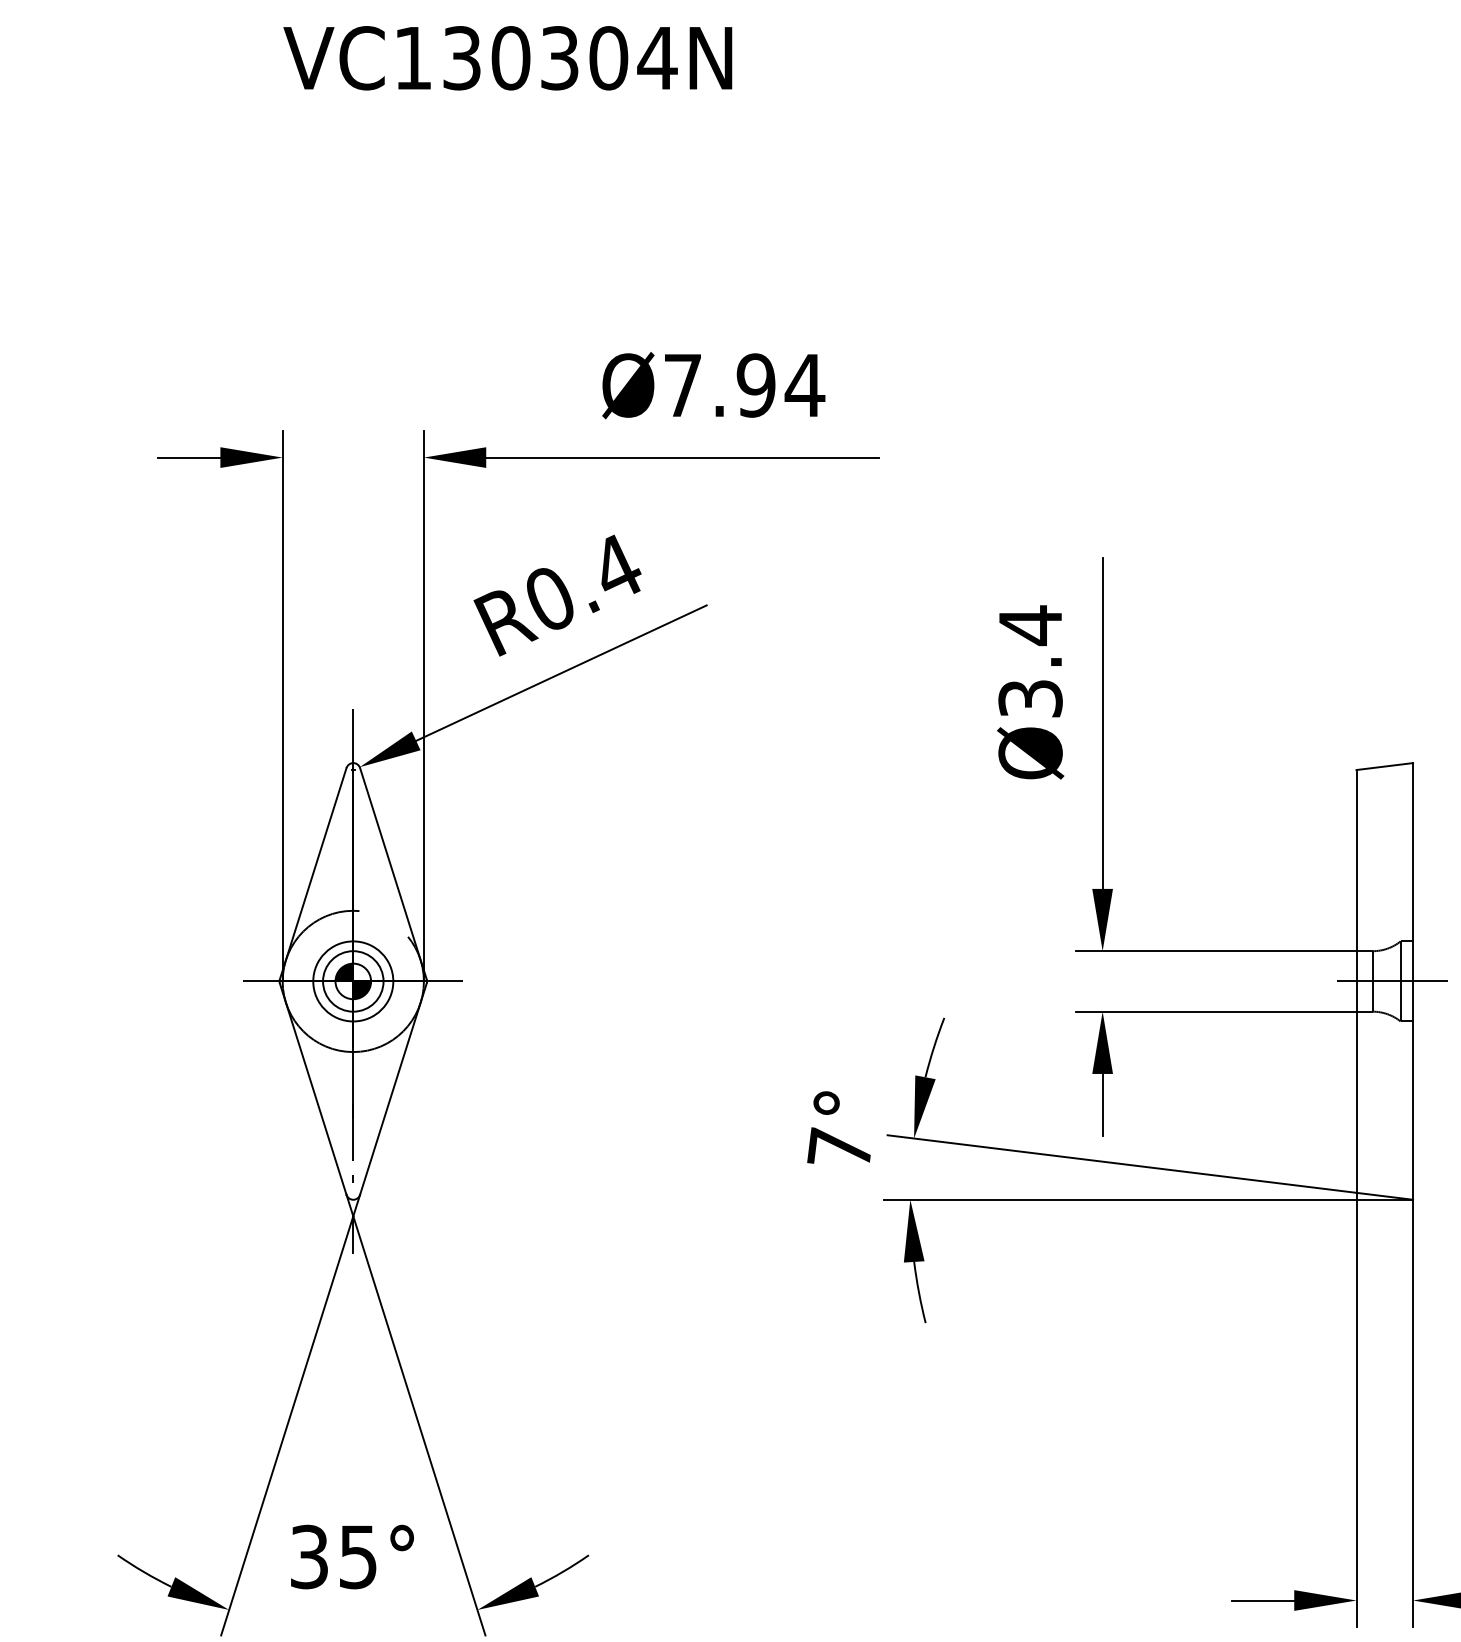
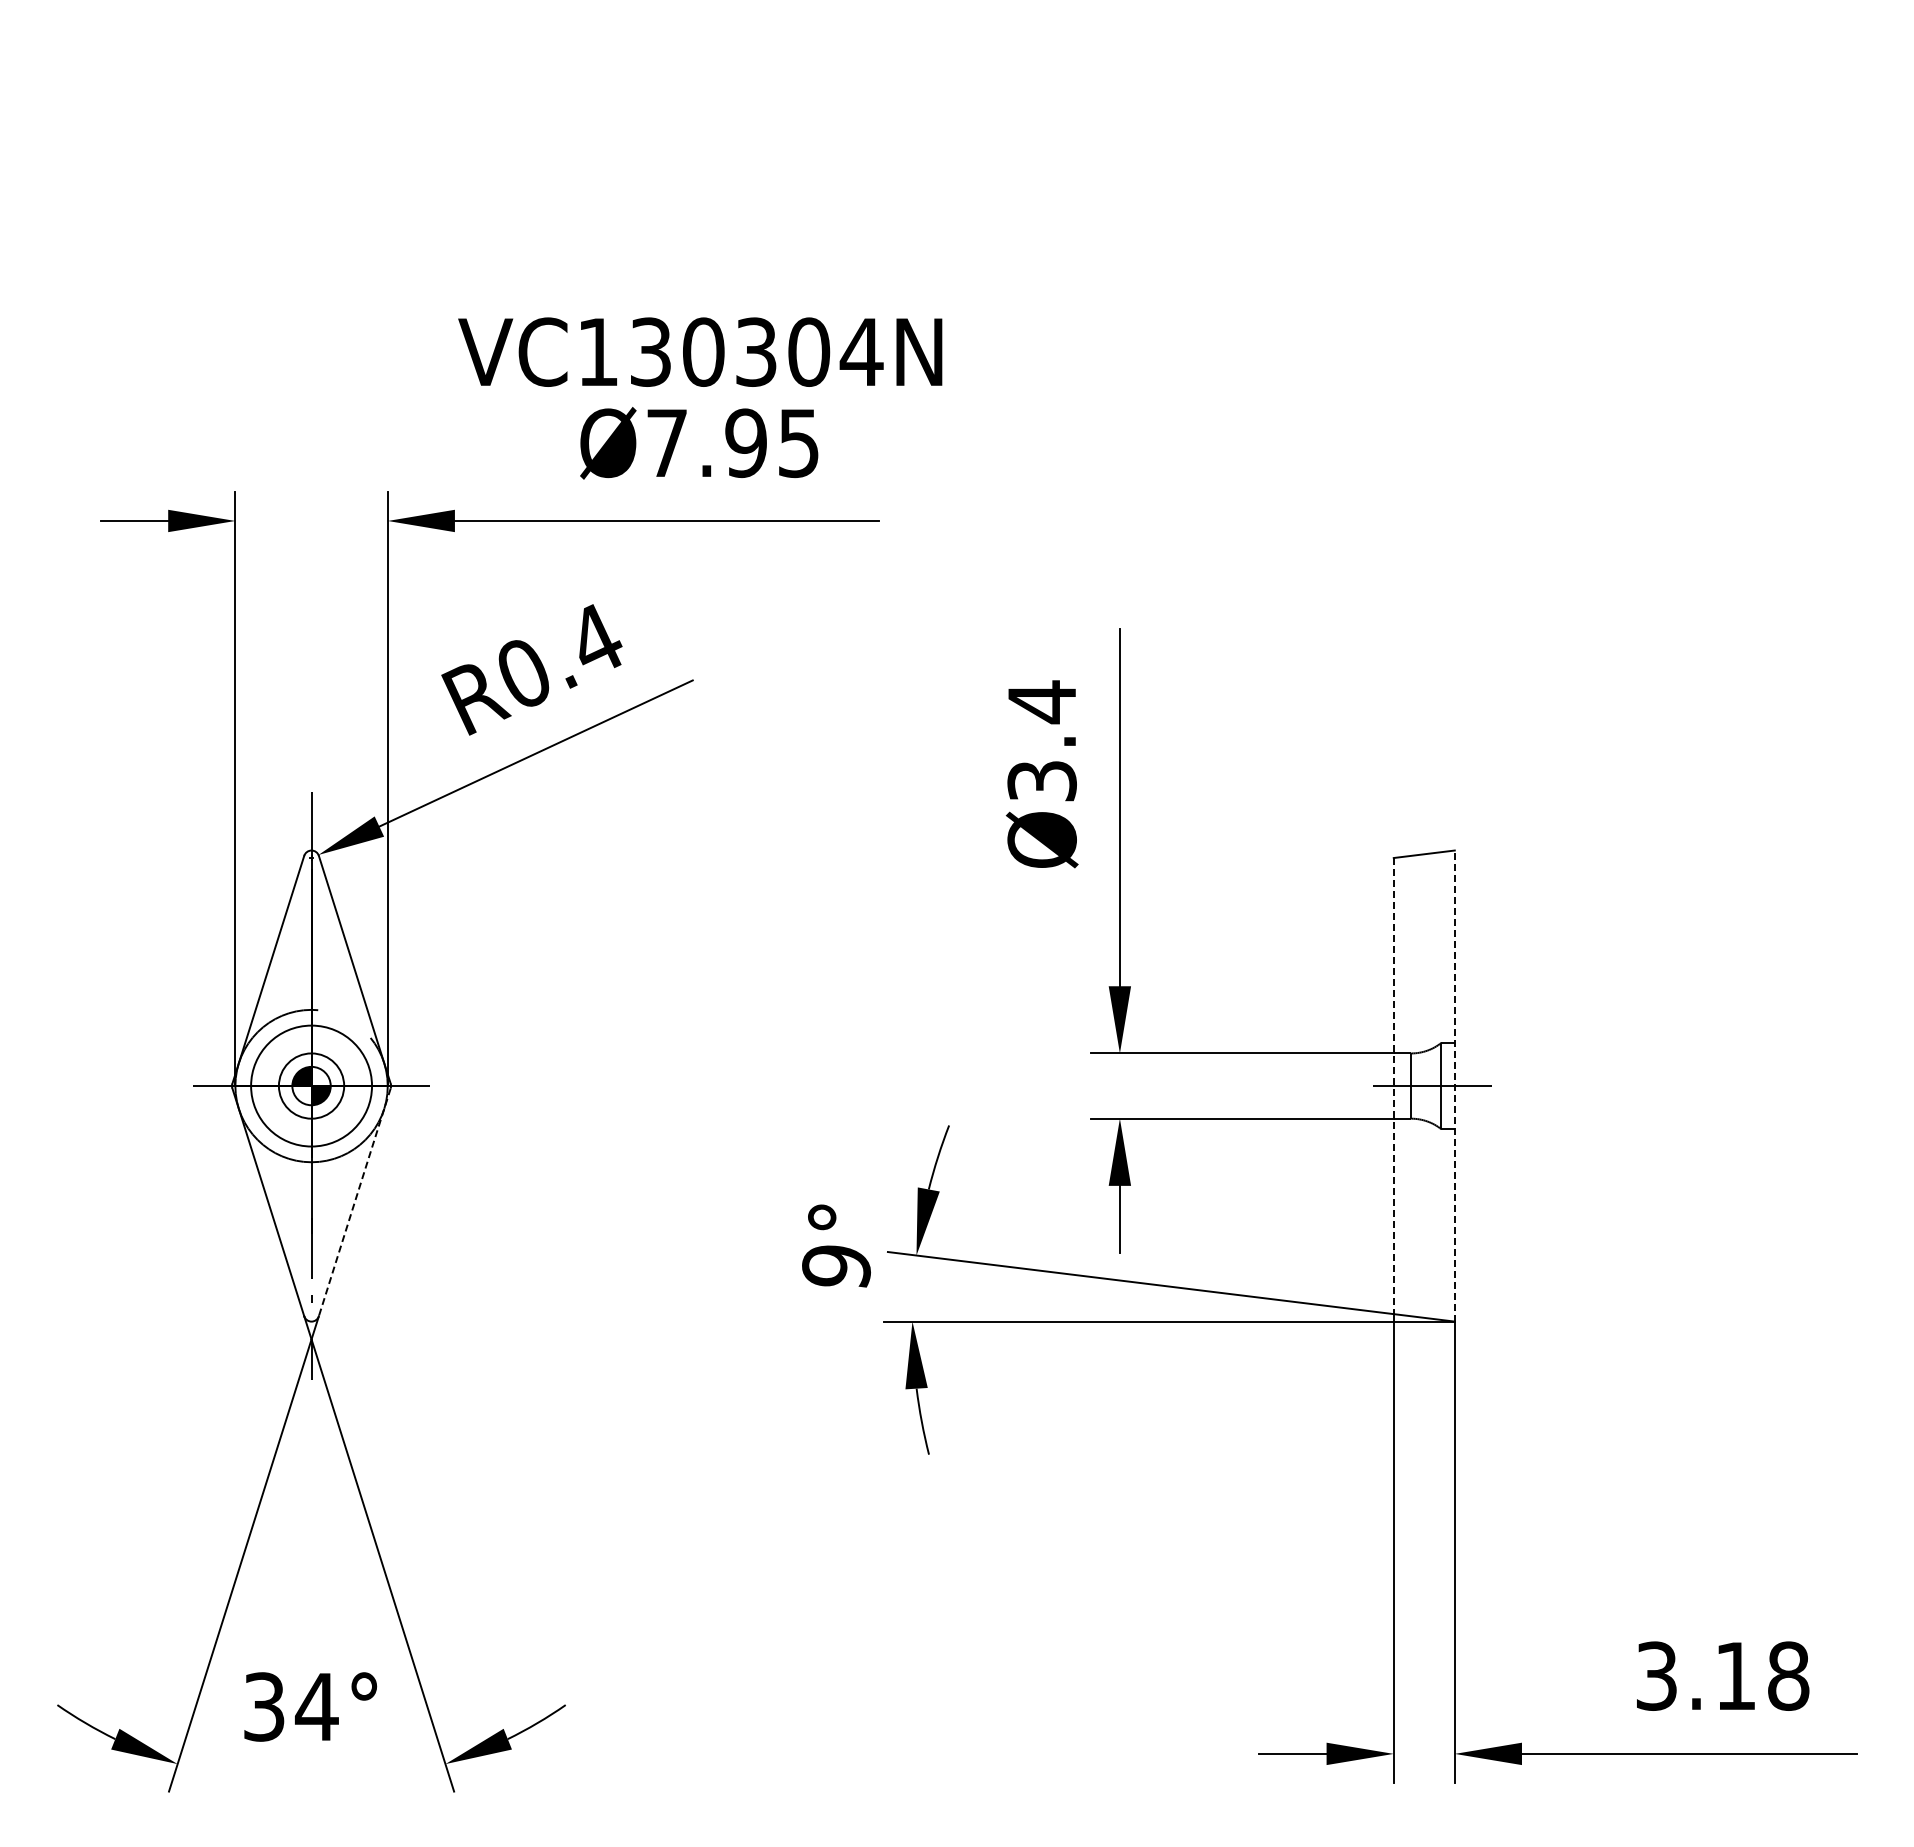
text: (508, 57) -> (700, 351), moved
text: (804, 385) -> (798, 443), Ø7.94 -> Ø7.95
circle: (353, 980) -> (311, 1085), size x1.4
line: (1356, 981) -> (1393, 1086), solid -> dashed
line: (1412, 981) -> (1454, 1086), solid -> dashed
line: (393, 1089) -> (354, 1202), solid -> dashed
text: (838, 1147) -> (835, 1265), 7° -> 9°
text: (357, 1557) -> (316, 1707), 35° -> 34°

